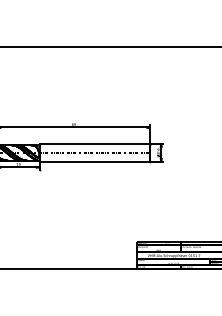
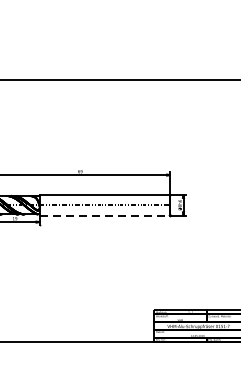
line: (95, 161) -> (105, 215), solid -> dashed

